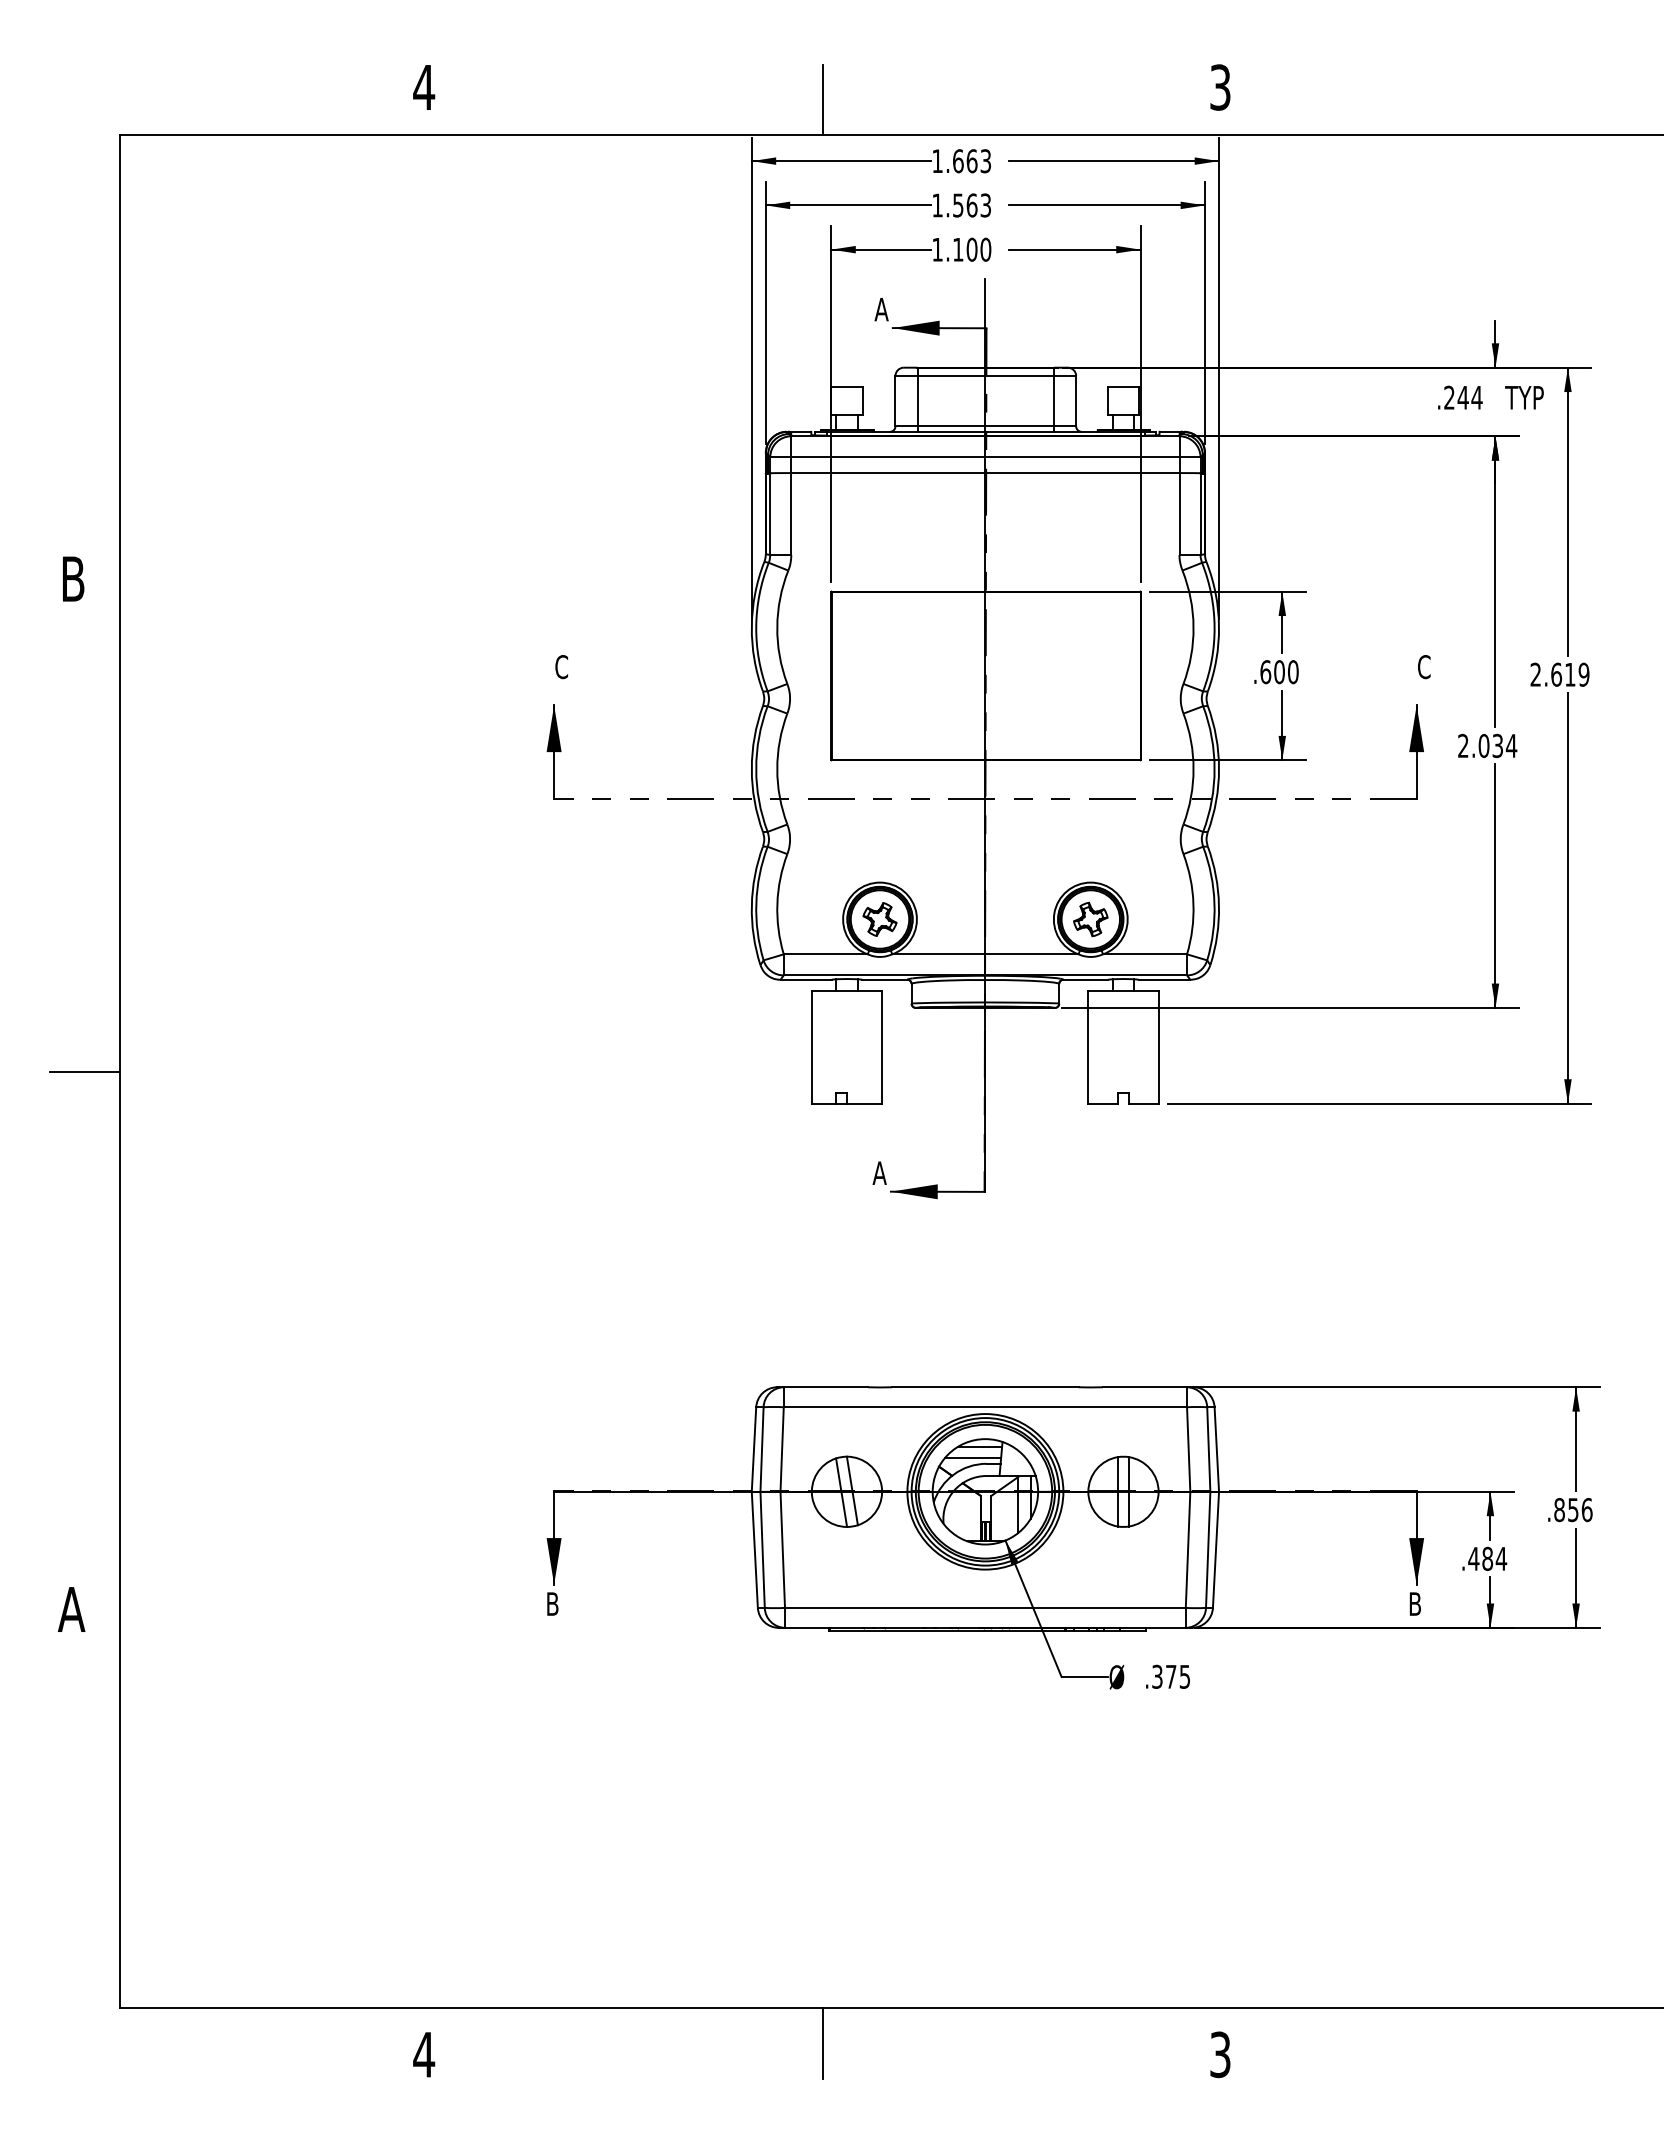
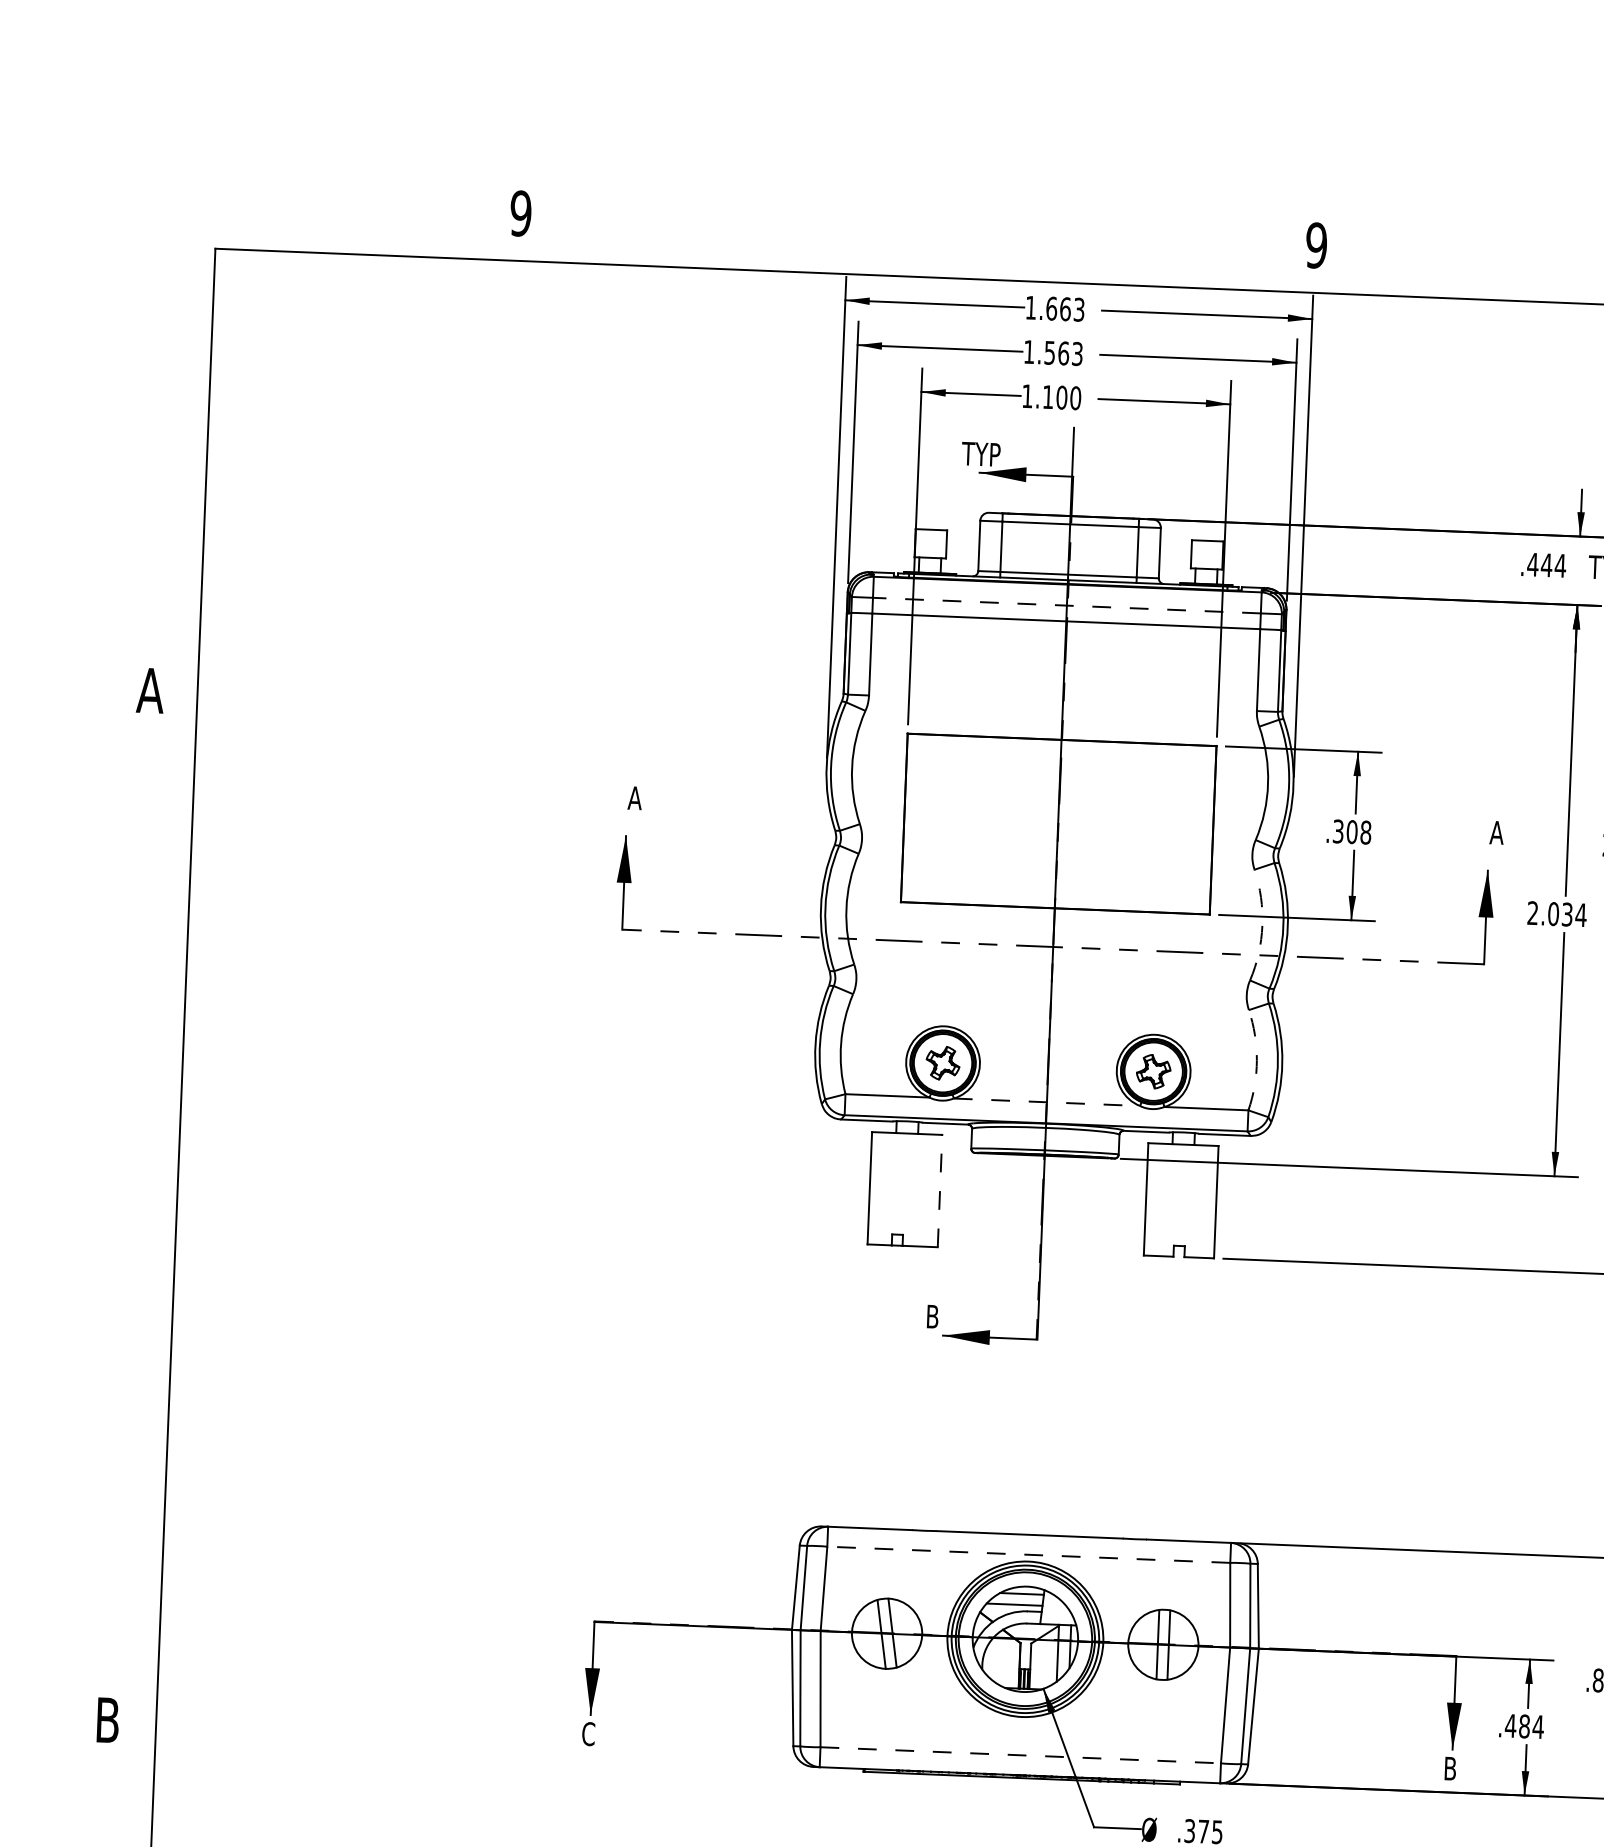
text: (424, 87) -> (521, 213), 4 -> 9
text: (1220, 87) -> (1316, 245), 3 -> 9
line: (822, 99) -> (918, 241), removed
text: (893, 309) -> (981, 454), A -> TYP
text: (1449, 397) -> (1533, 564), .244 -> .444
line: (984, 457) -> (1066, 605), solid -> dashed
text: (72, 578) -> (149, 690), B -> A
text: (561, 667) -> (634, 798), C -> A
text: (1424, 667) -> (1497, 833), C -> A
text: (1279, 672) -> (1352, 832), .600 -> .308
arc: (1193, 769) -> (1262, 925), solid -> dashed
arc: (1193, 903) -> (1256, 1059), solid -> dashed
line: (985, 954) -> (1047, 1102), solid -> dashed
line: (882, 1046) -> (940, 1190), solid -> dashed
line: (85, 1071) -> (143, 1183), removed
text: (879, 1172) -> (932, 1315), A -> B
line: (985, 1407) -> (1028, 1555), solid -> dashed
text: (552, 1604) -> (588, 1734), B -> C
line: (985, 1607) -> (1020, 1754), solid -> dashed
text: (71, 1609) -> (107, 1720), A -> B

